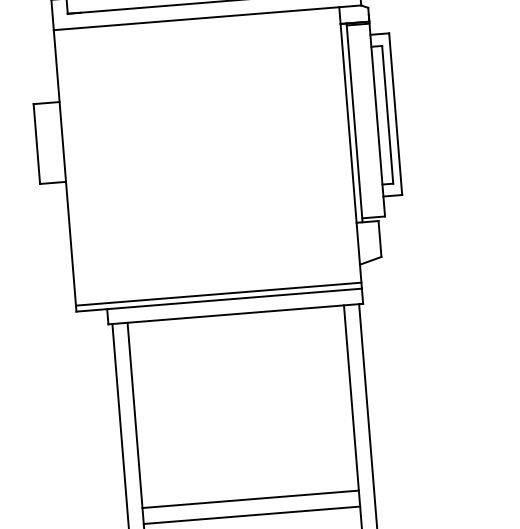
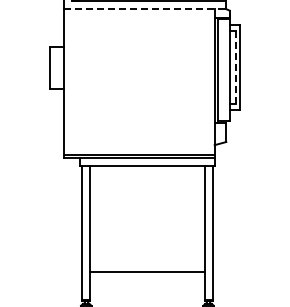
line: (208, 18) -> (145, 9), solid -> dashed
line: (387, 114) -> (235, 67), solid -> dashed
line: (250, 498) -> (147, 263), removed

